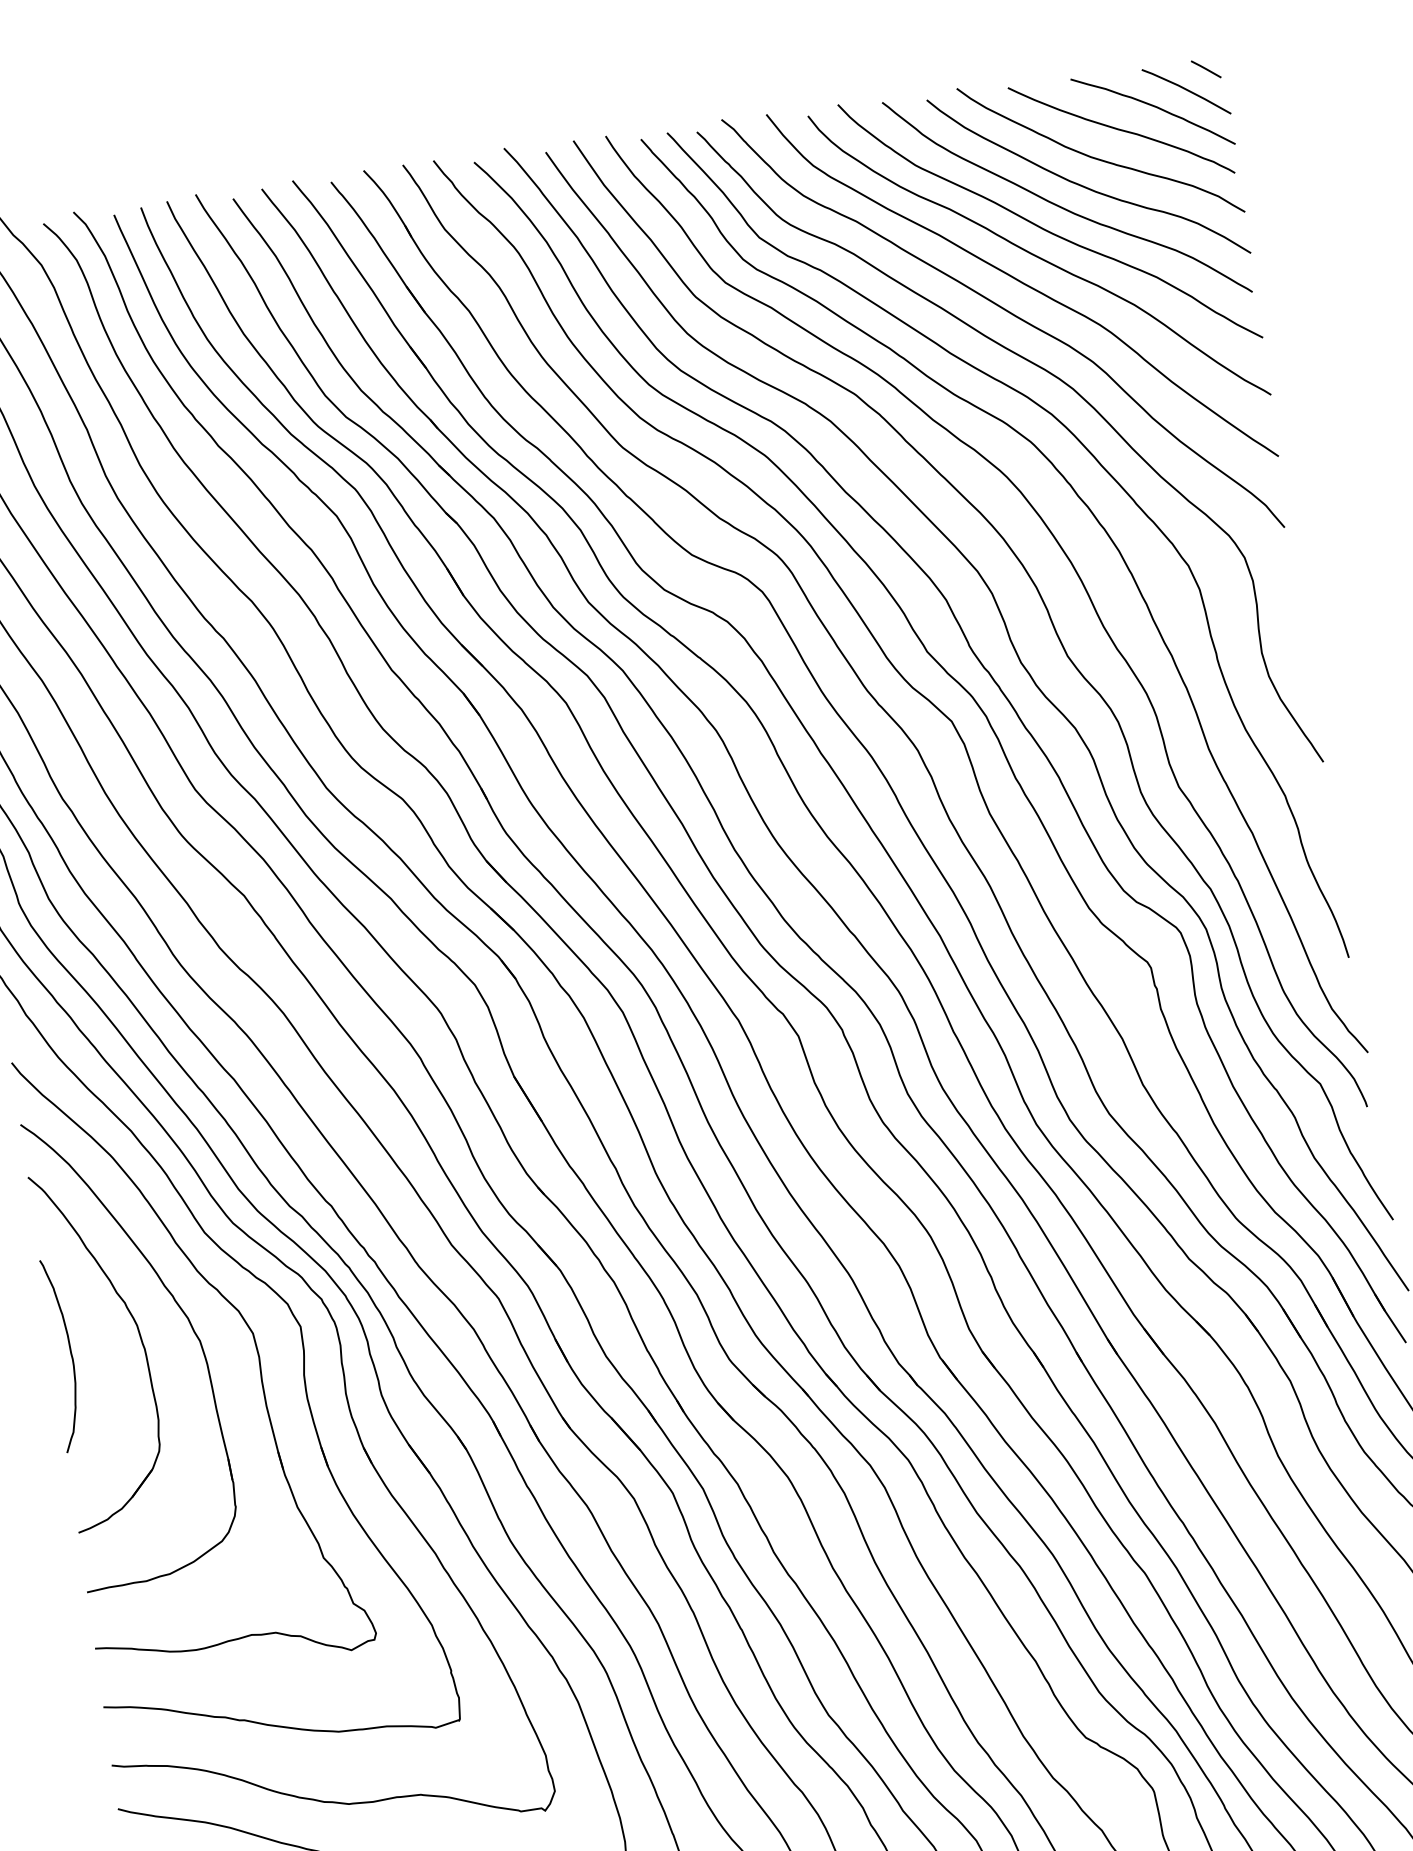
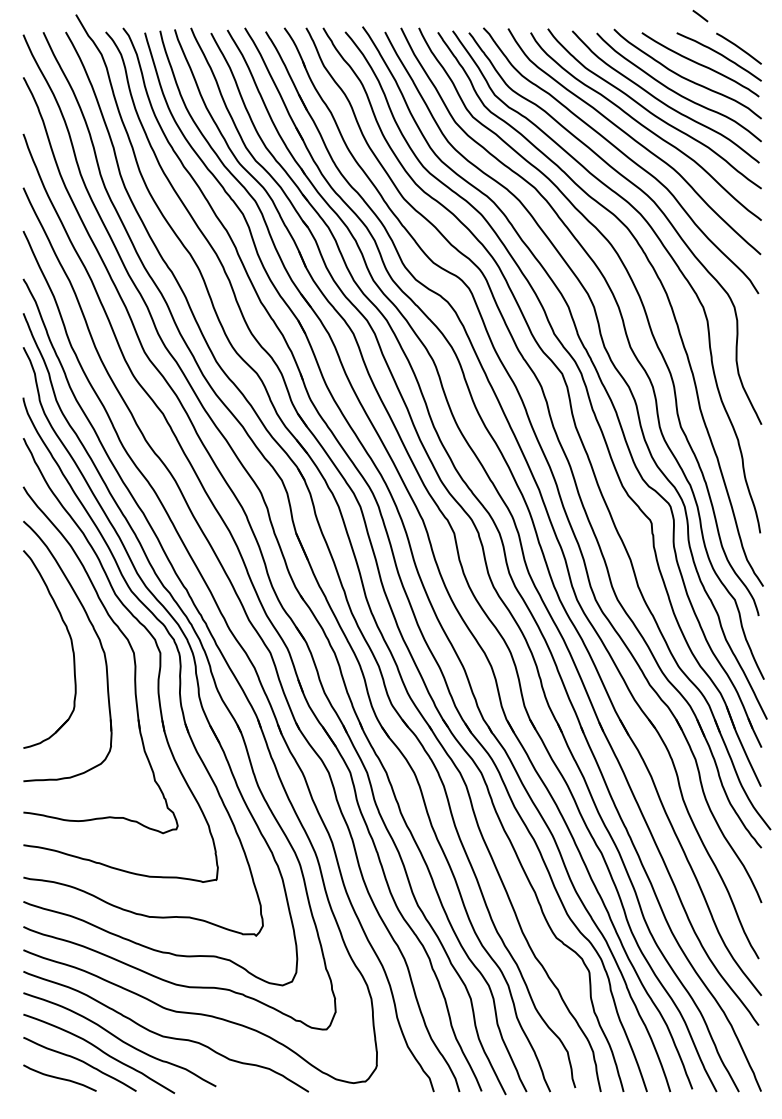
line: (1206, 68) -> (700, 15), moved
curve: (69, 1353) -> (32, 649), removed

